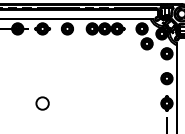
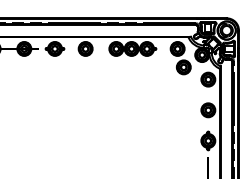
circle: (42, 103) -> (54, 140), removed

